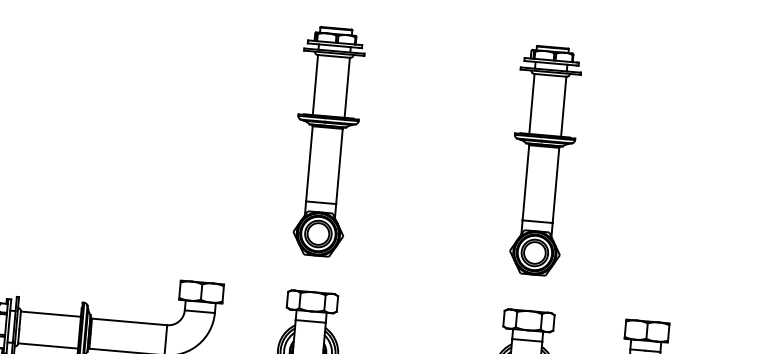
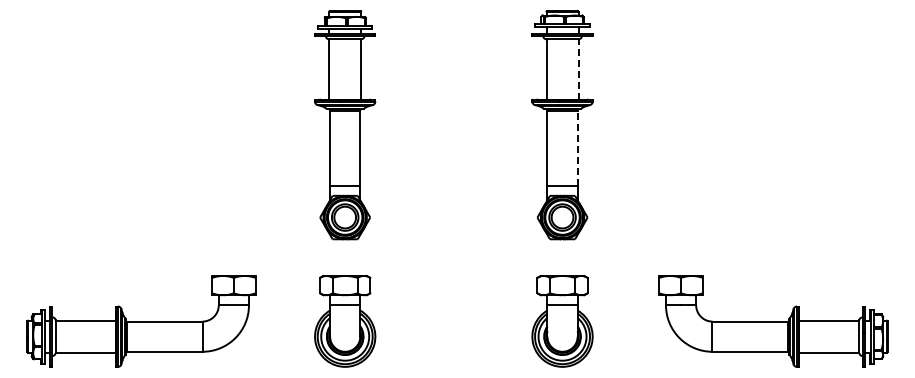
line: (563, 105) -> (578, 68), solid -> dashed
line: (555, 185) -> (577, 148), solid -> dashed

